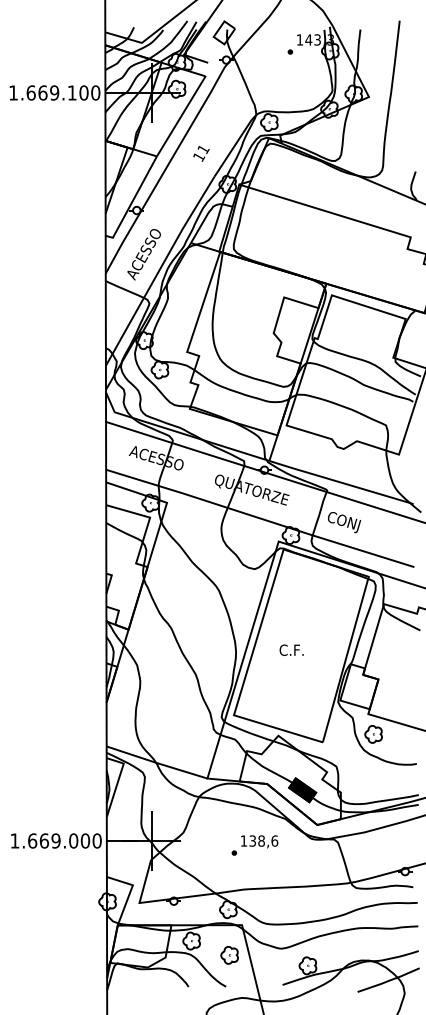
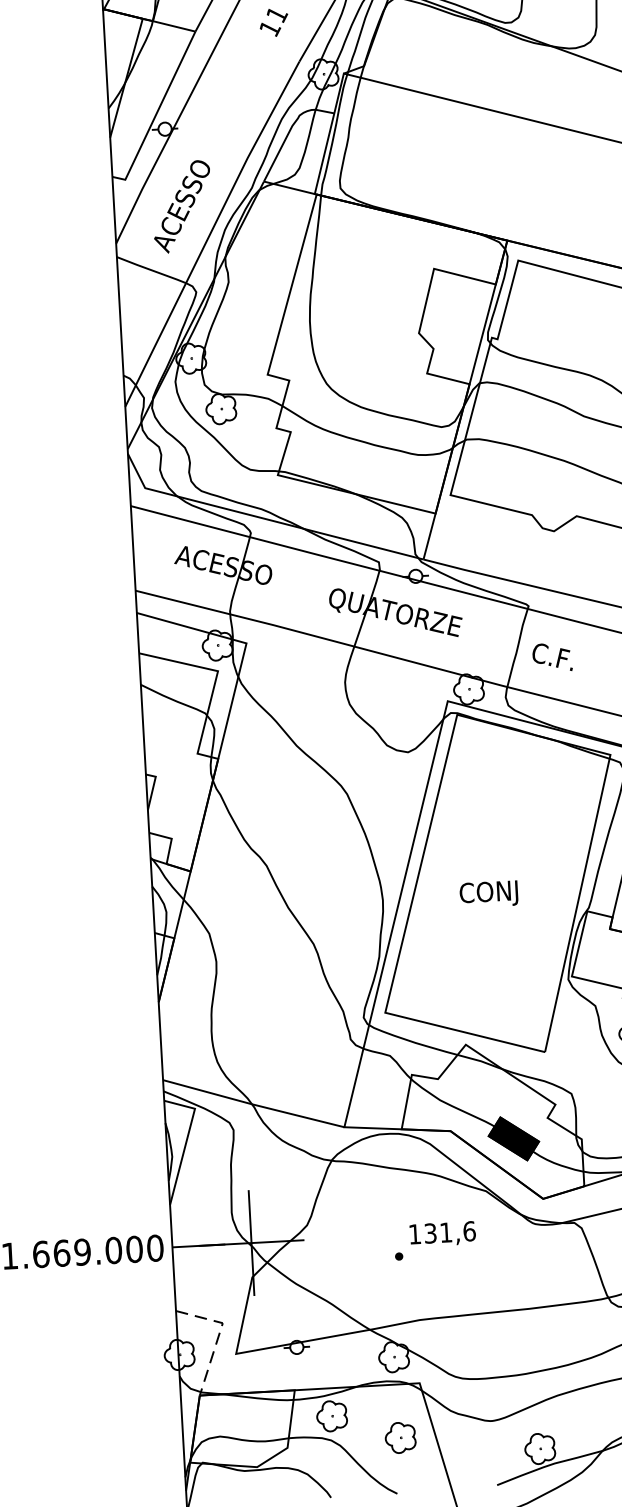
text: (348, 523) -> (569, 662), CONJ -> C.F.
text: (300, 651) -> (496, 893), C.F. -> CONJ
text: (261, 840) -> (445, 1231), 138,6 -> 131,6
line: (130, 891) -> (219, 1334), solid -> dashed

